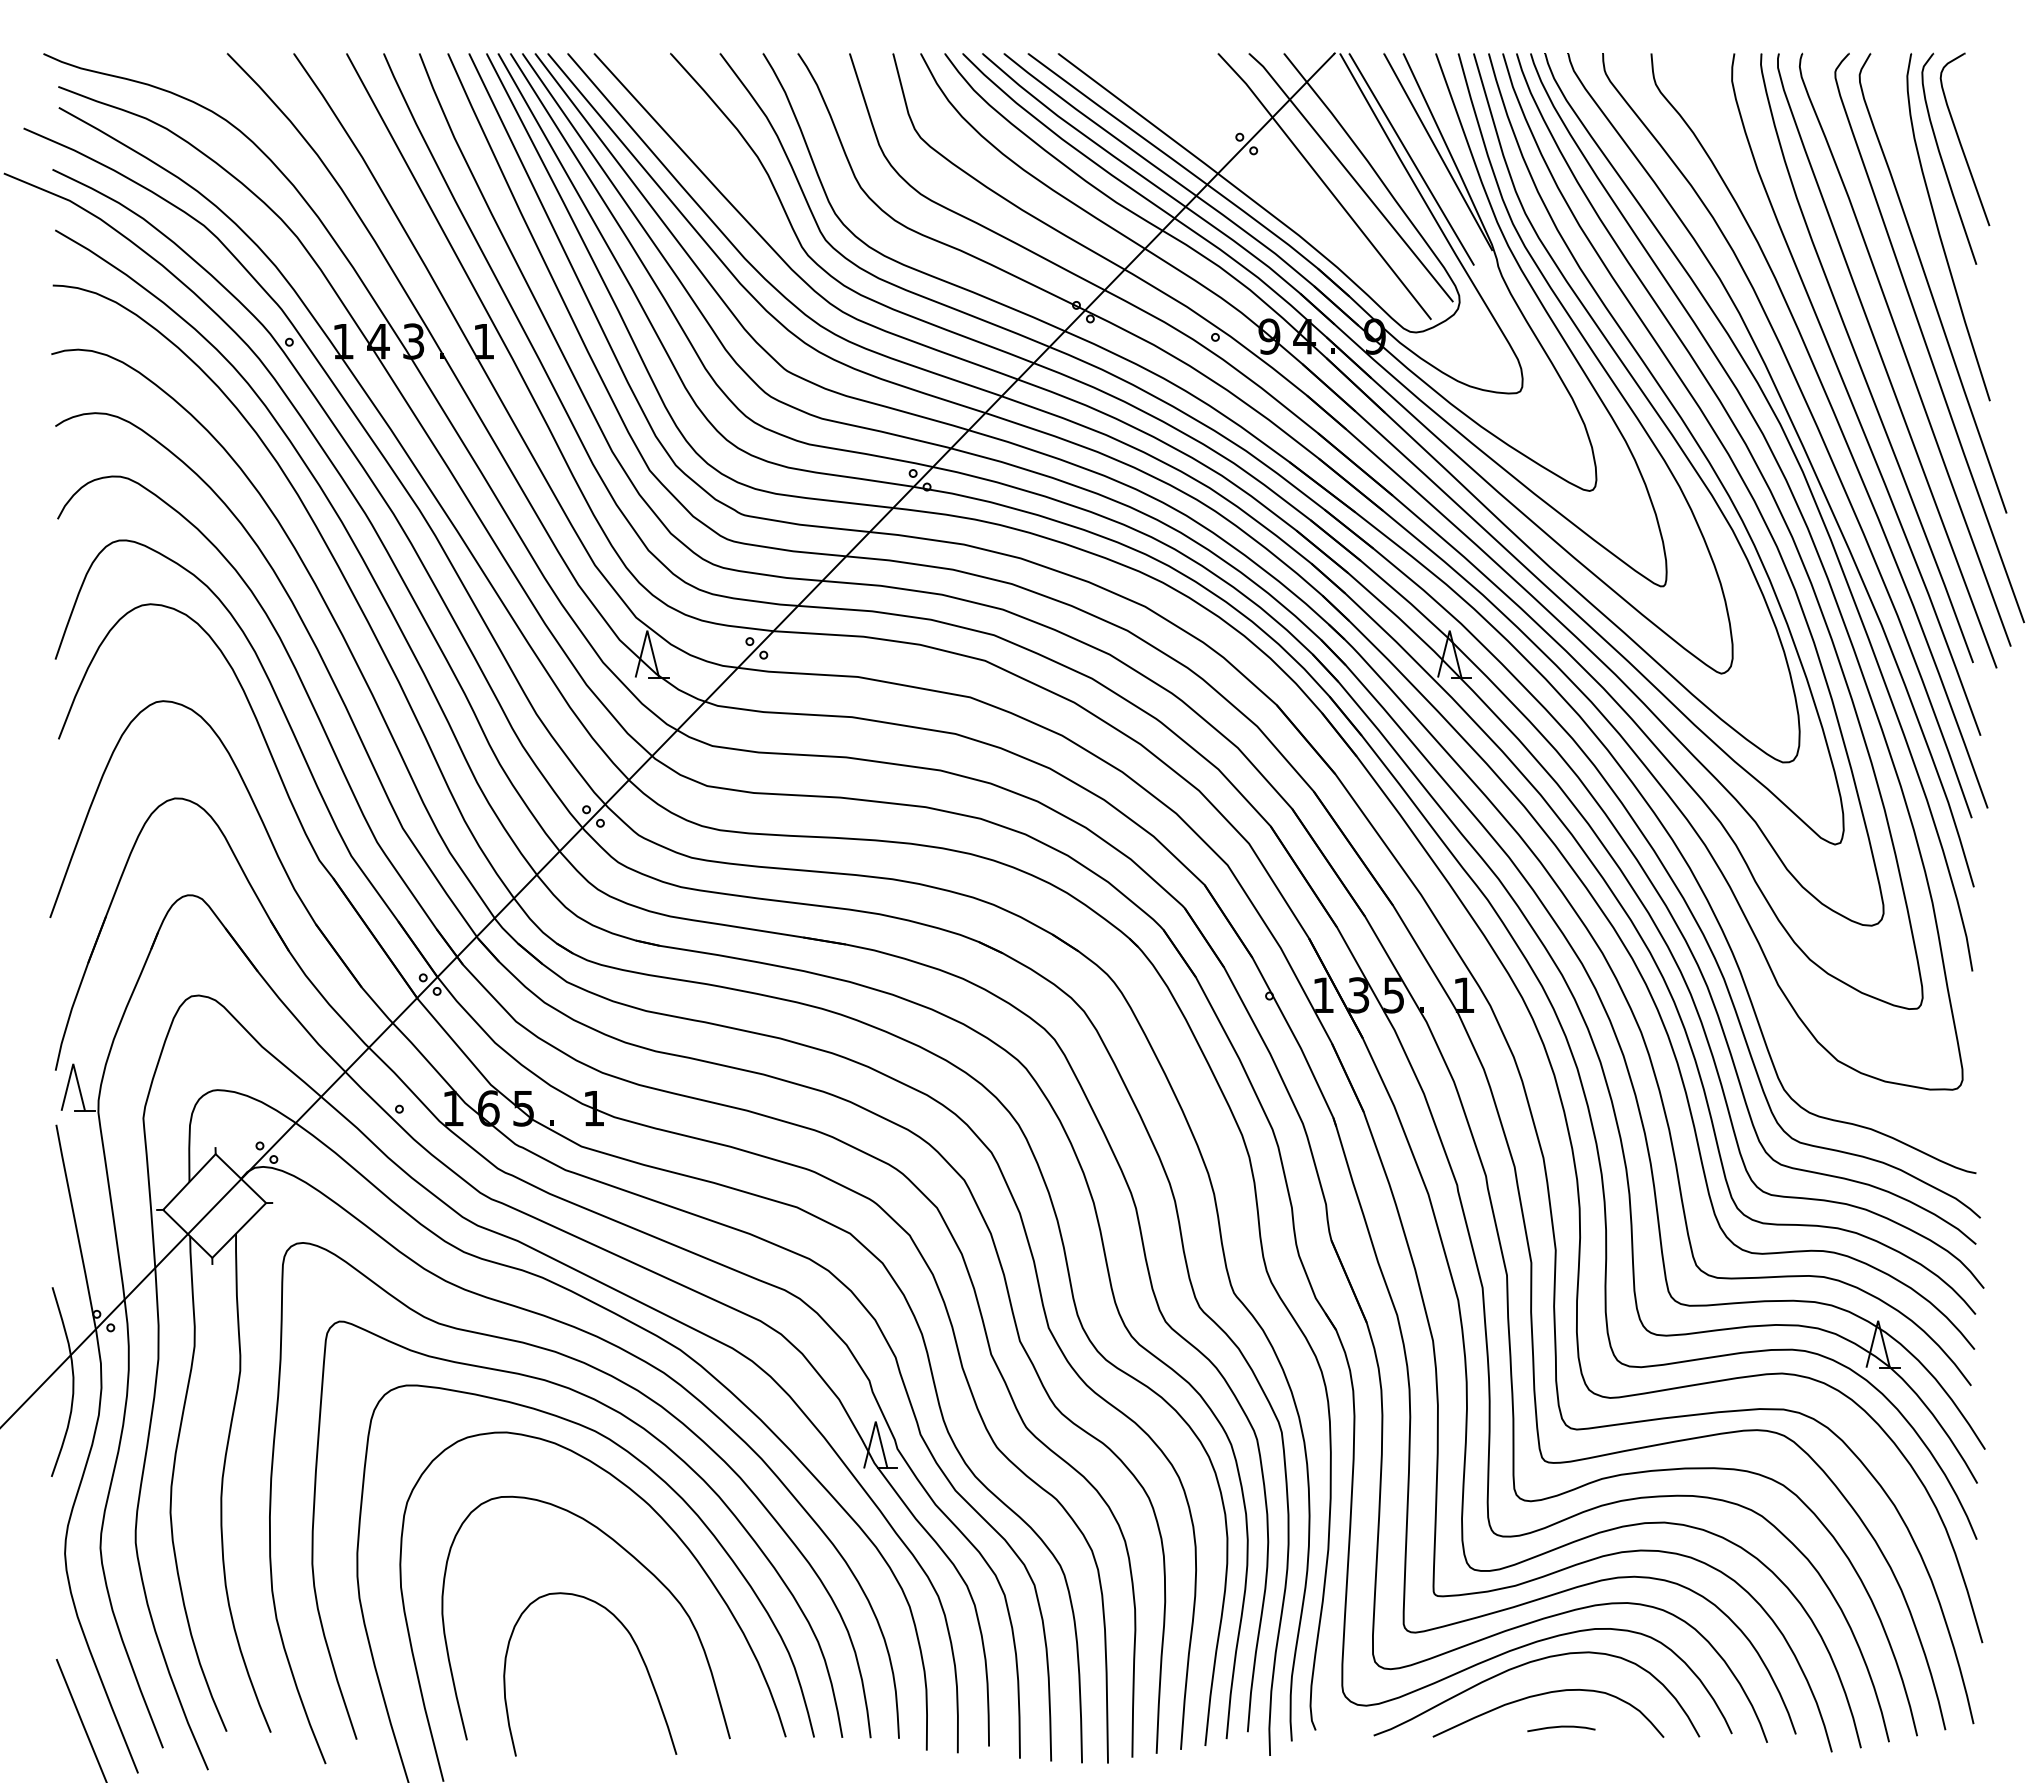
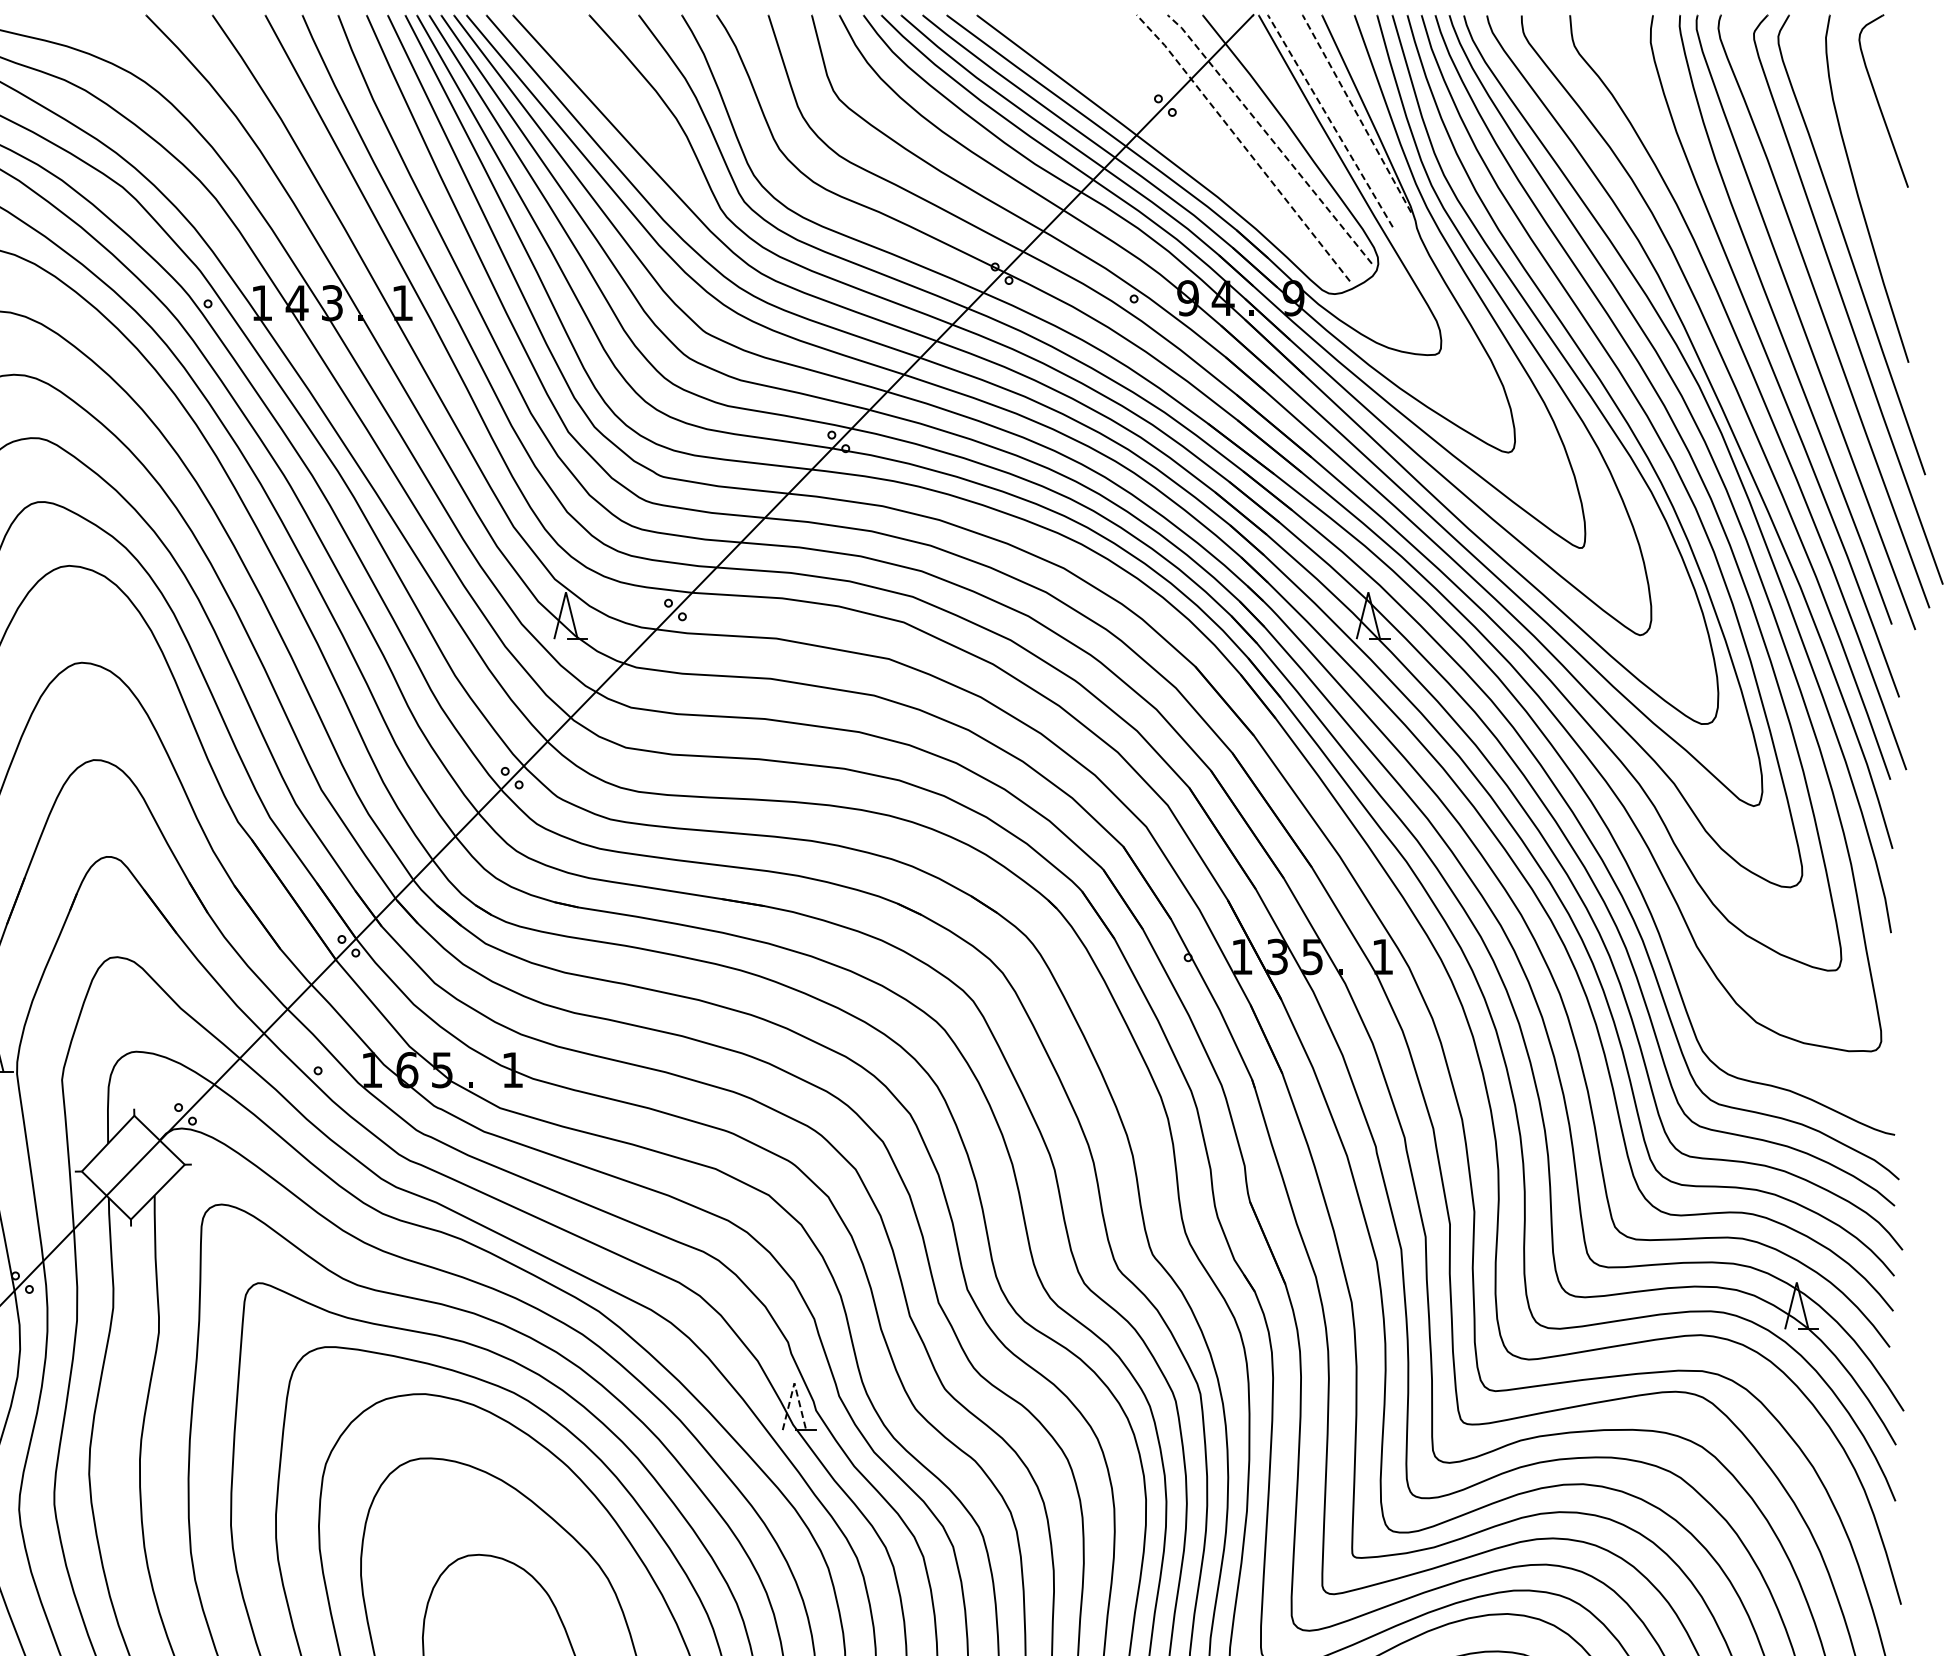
line: (1438, 151) -> (1357, 113), solid -> dashed
line: (1411, 159) -> (1330, 121), solid -> dashed
part: (1943, 161) -> (1862, 123), removed
line: (1351, 176) -> (1270, 138), solid -> dashed
line: (1325, 185) -> (1244, 147), solid -> dashed
line: (875, 1421) -> (794, 1383), solid -> dashed

